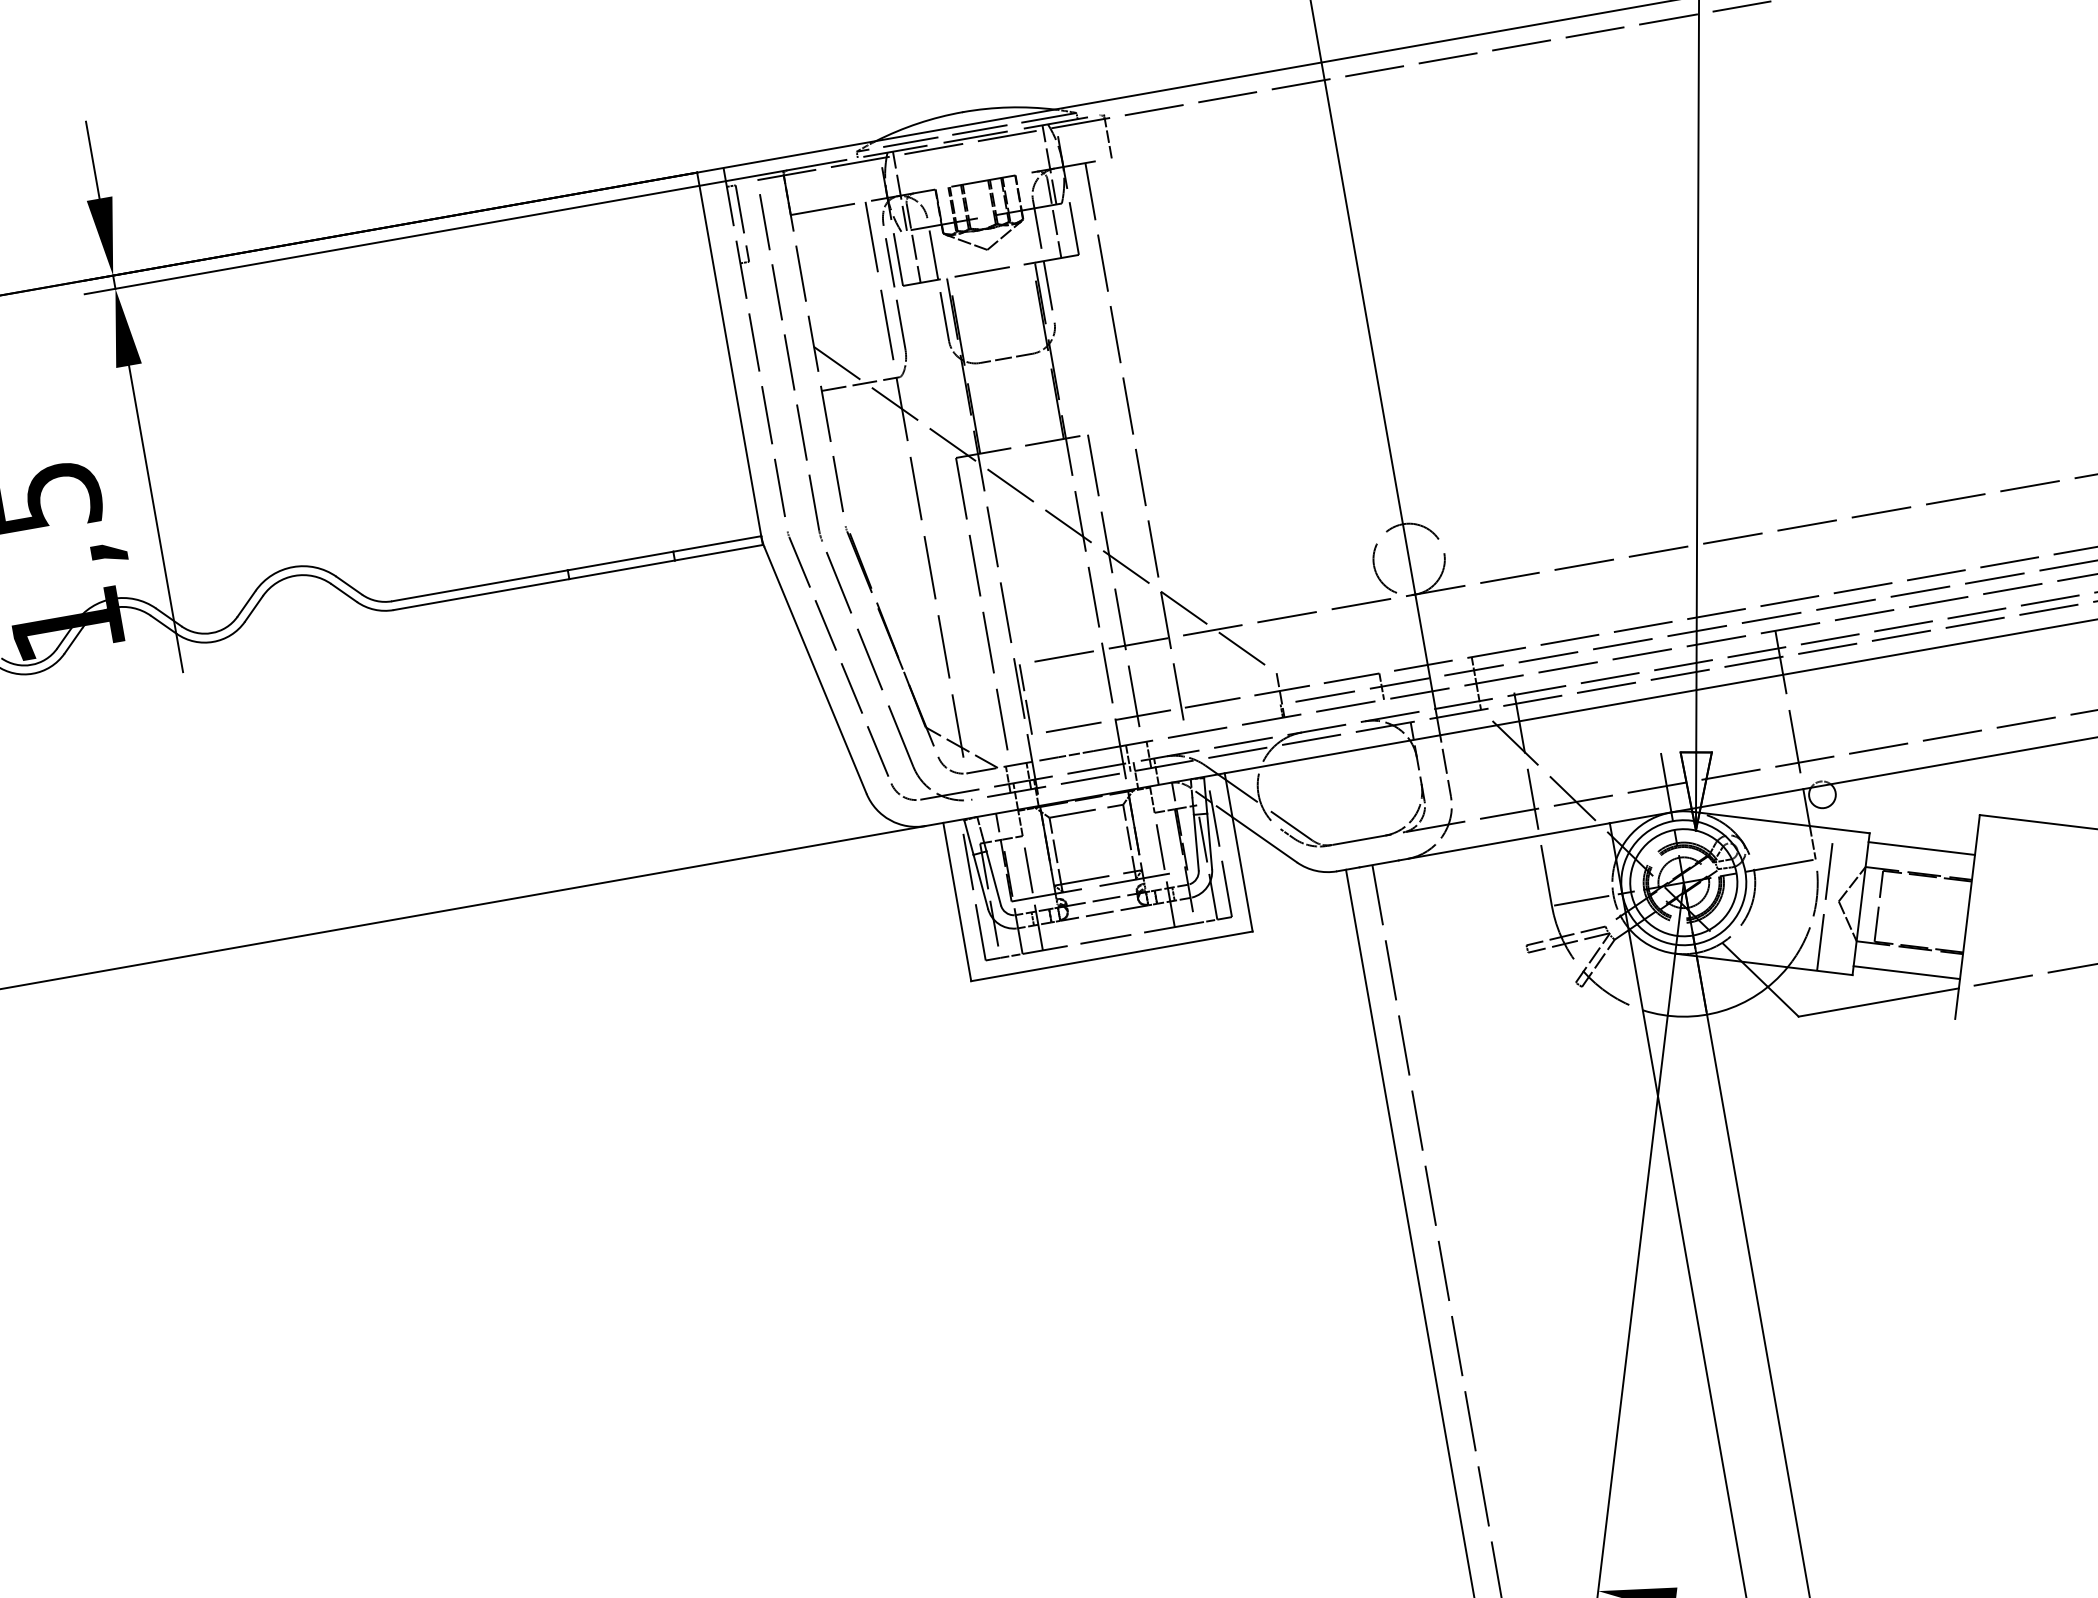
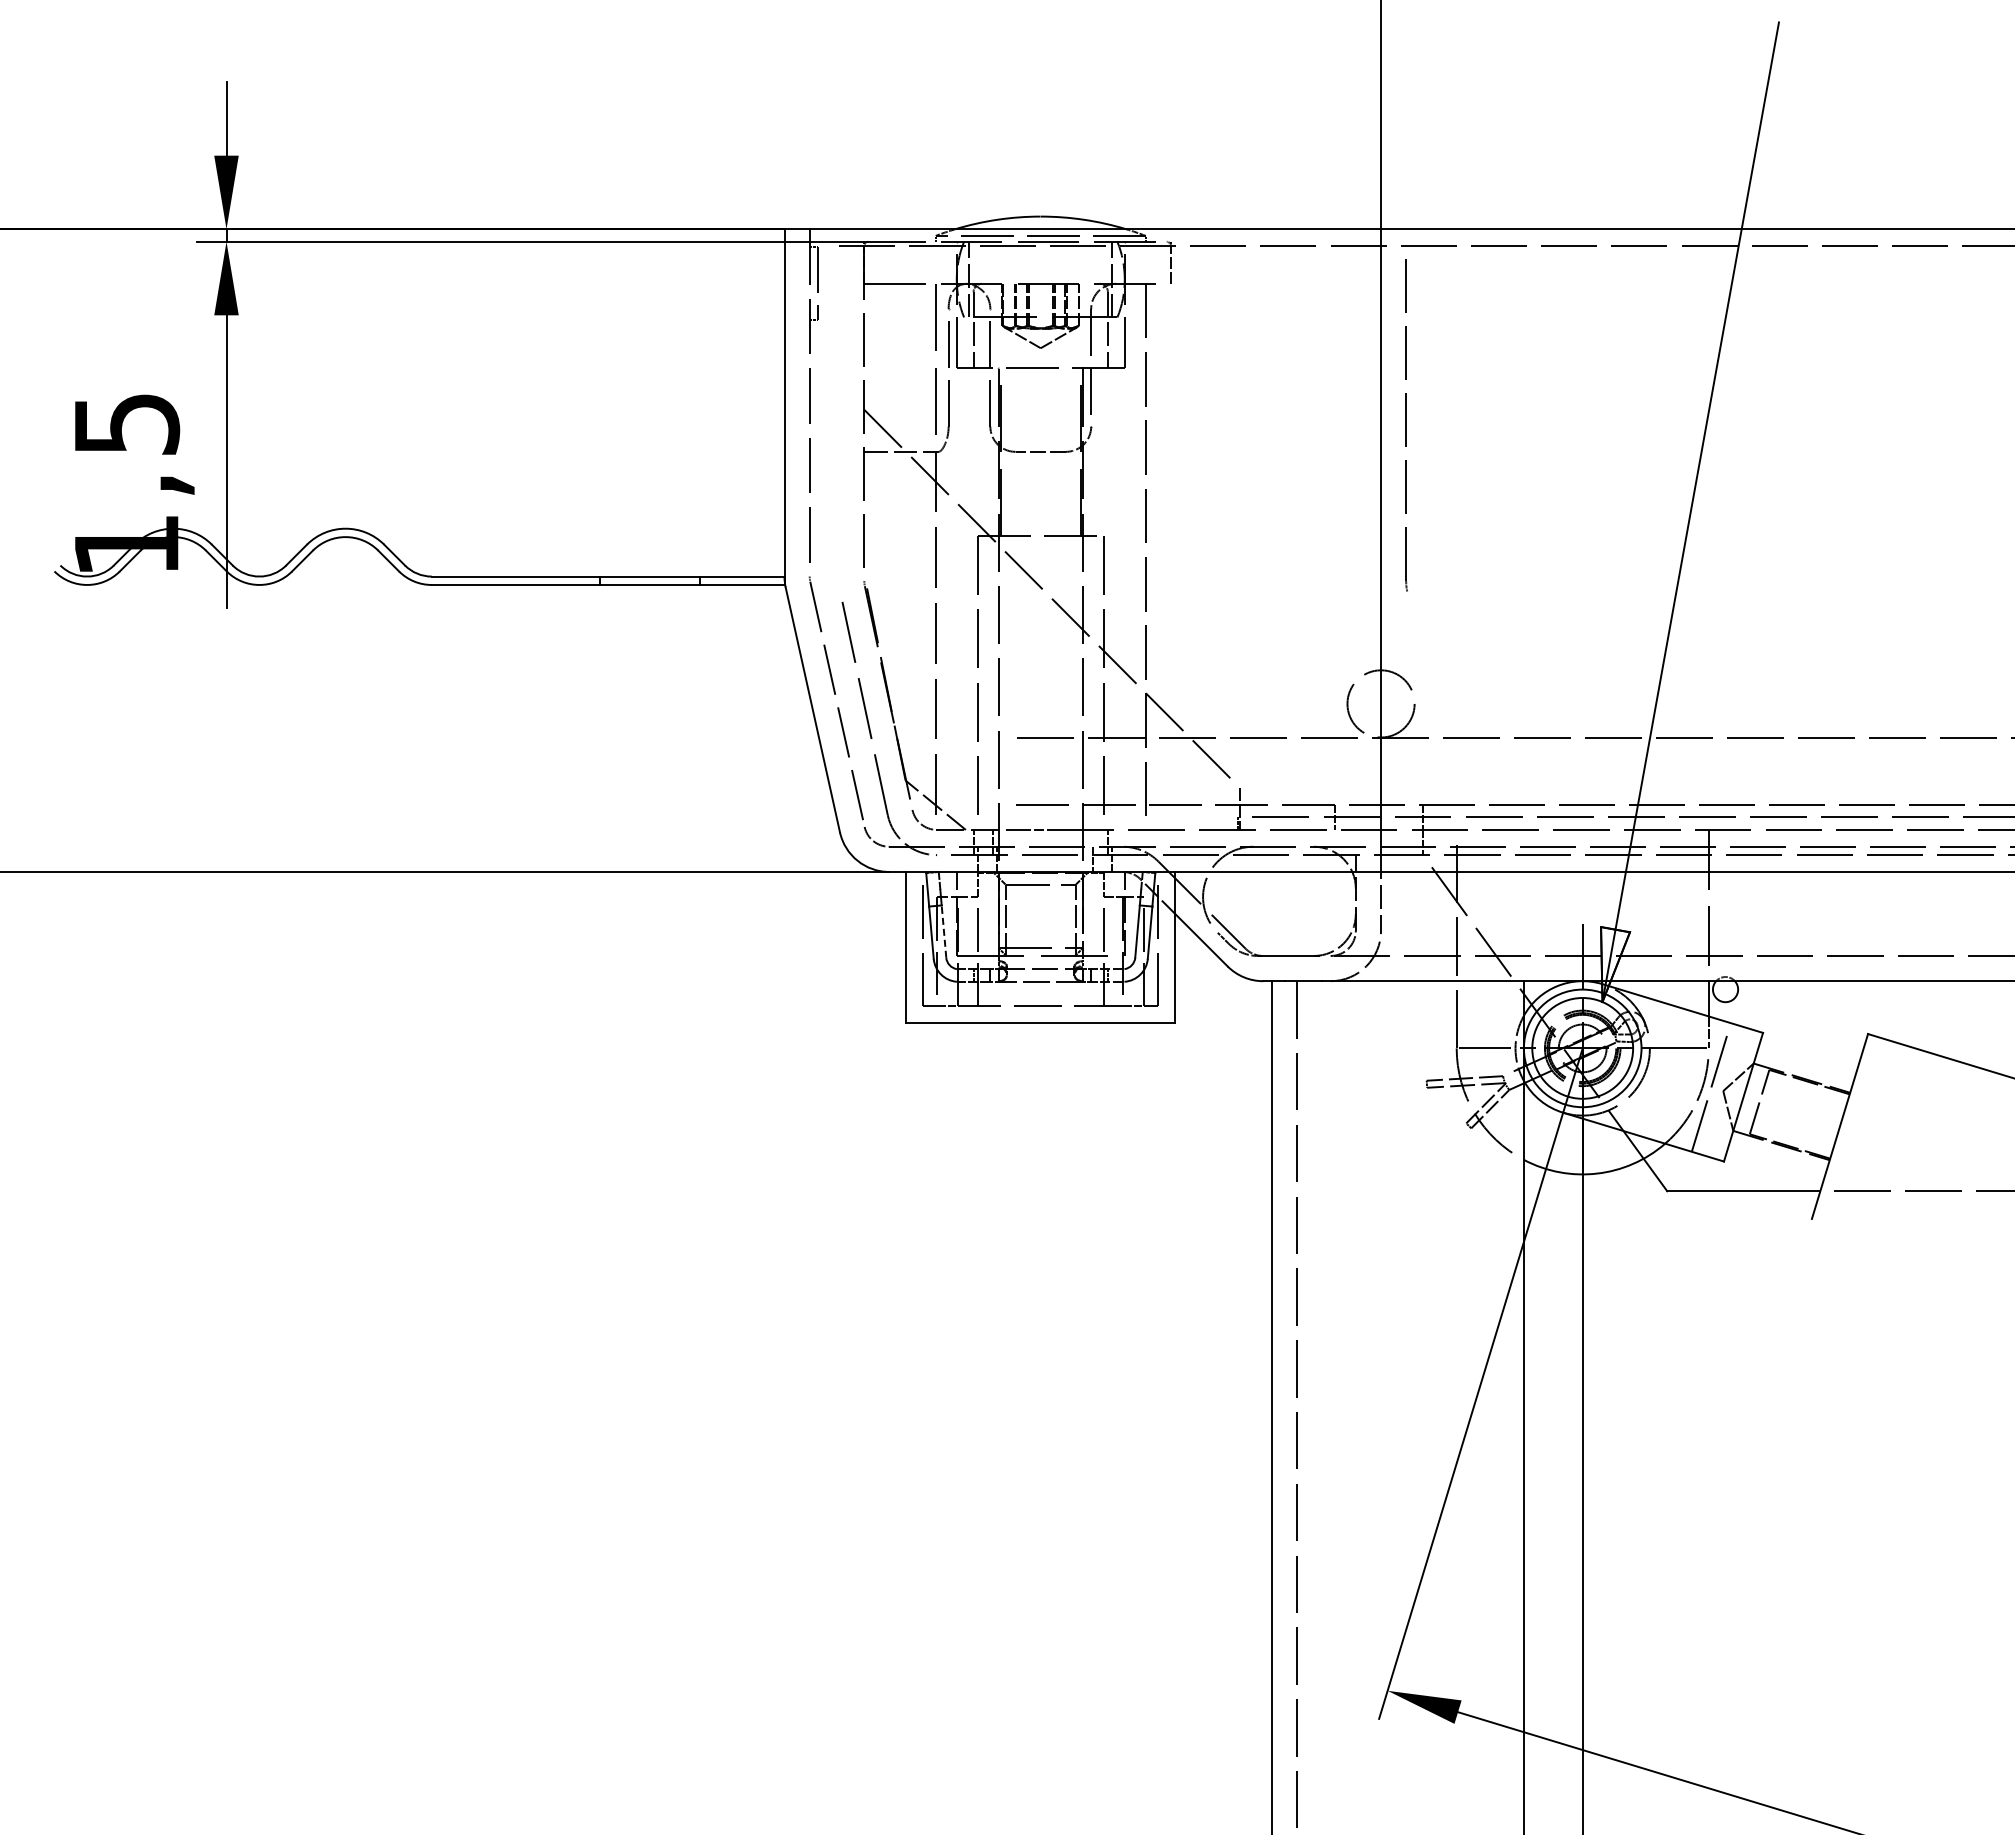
part: (790, 367) -> (1406, 425), moved
line: (1025, 698) -> (1002, 770), removed
line: (1128, 758) -> (1088, 842), removed
line: (1921, 848) -> (1808, 1055), removed
line: (993, 878) -> (943, 931), solid -> dashed
line: (1906, 971) -> (1774, 1167), removed

